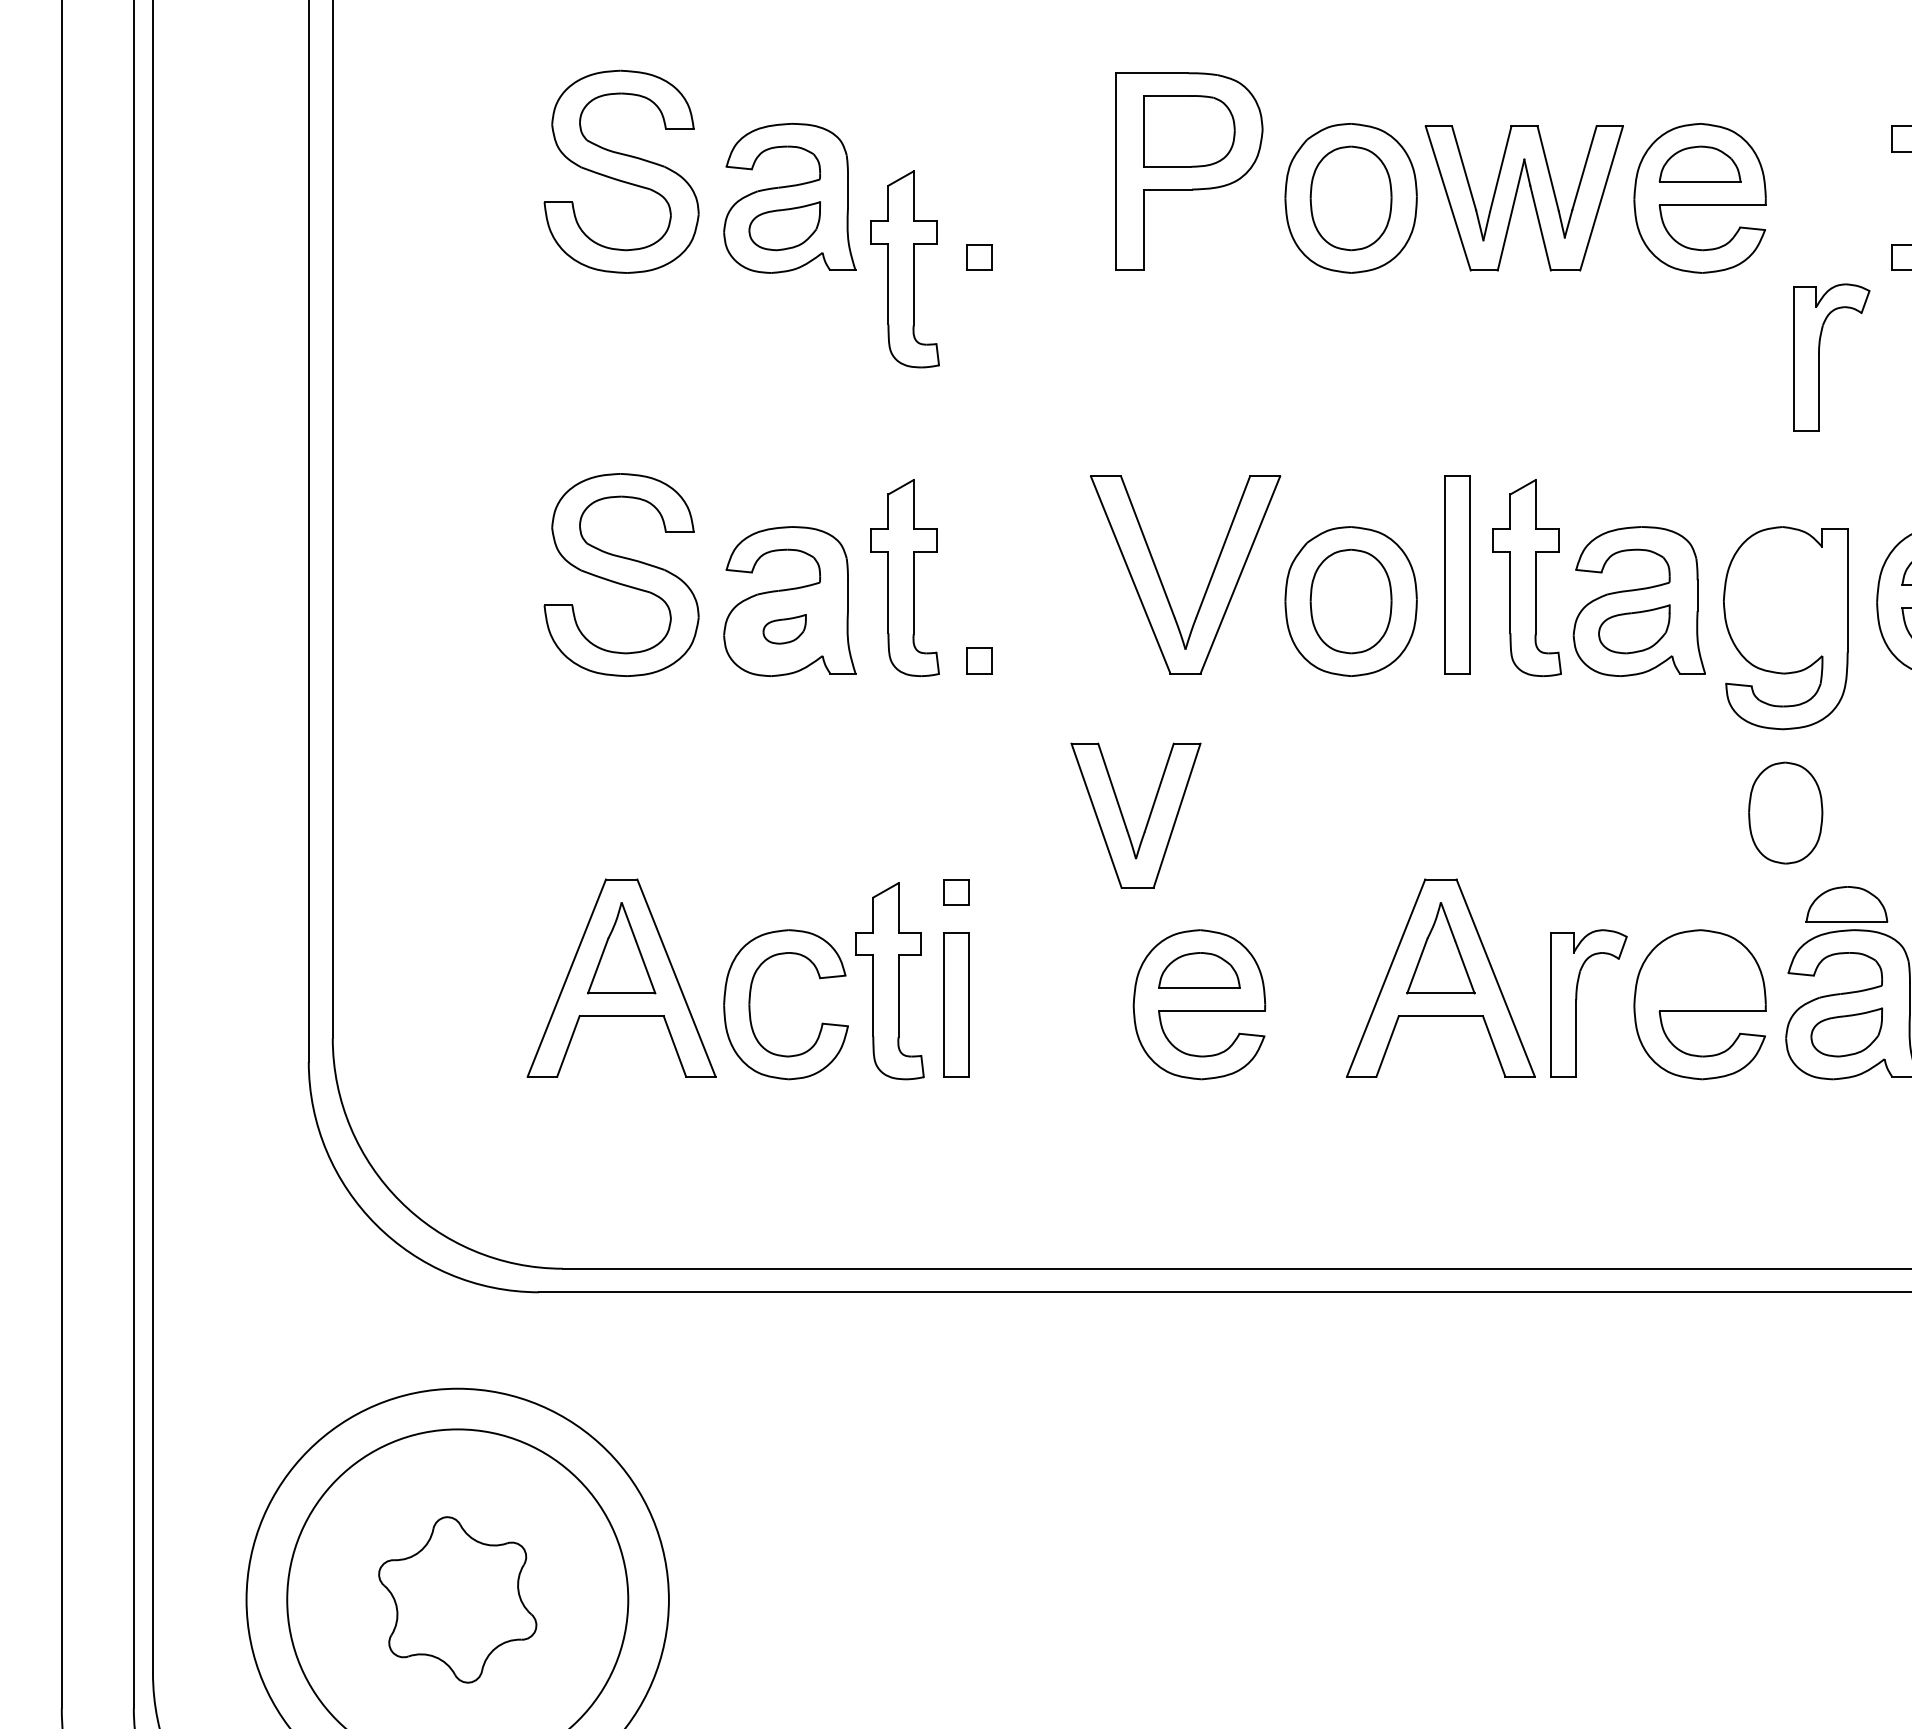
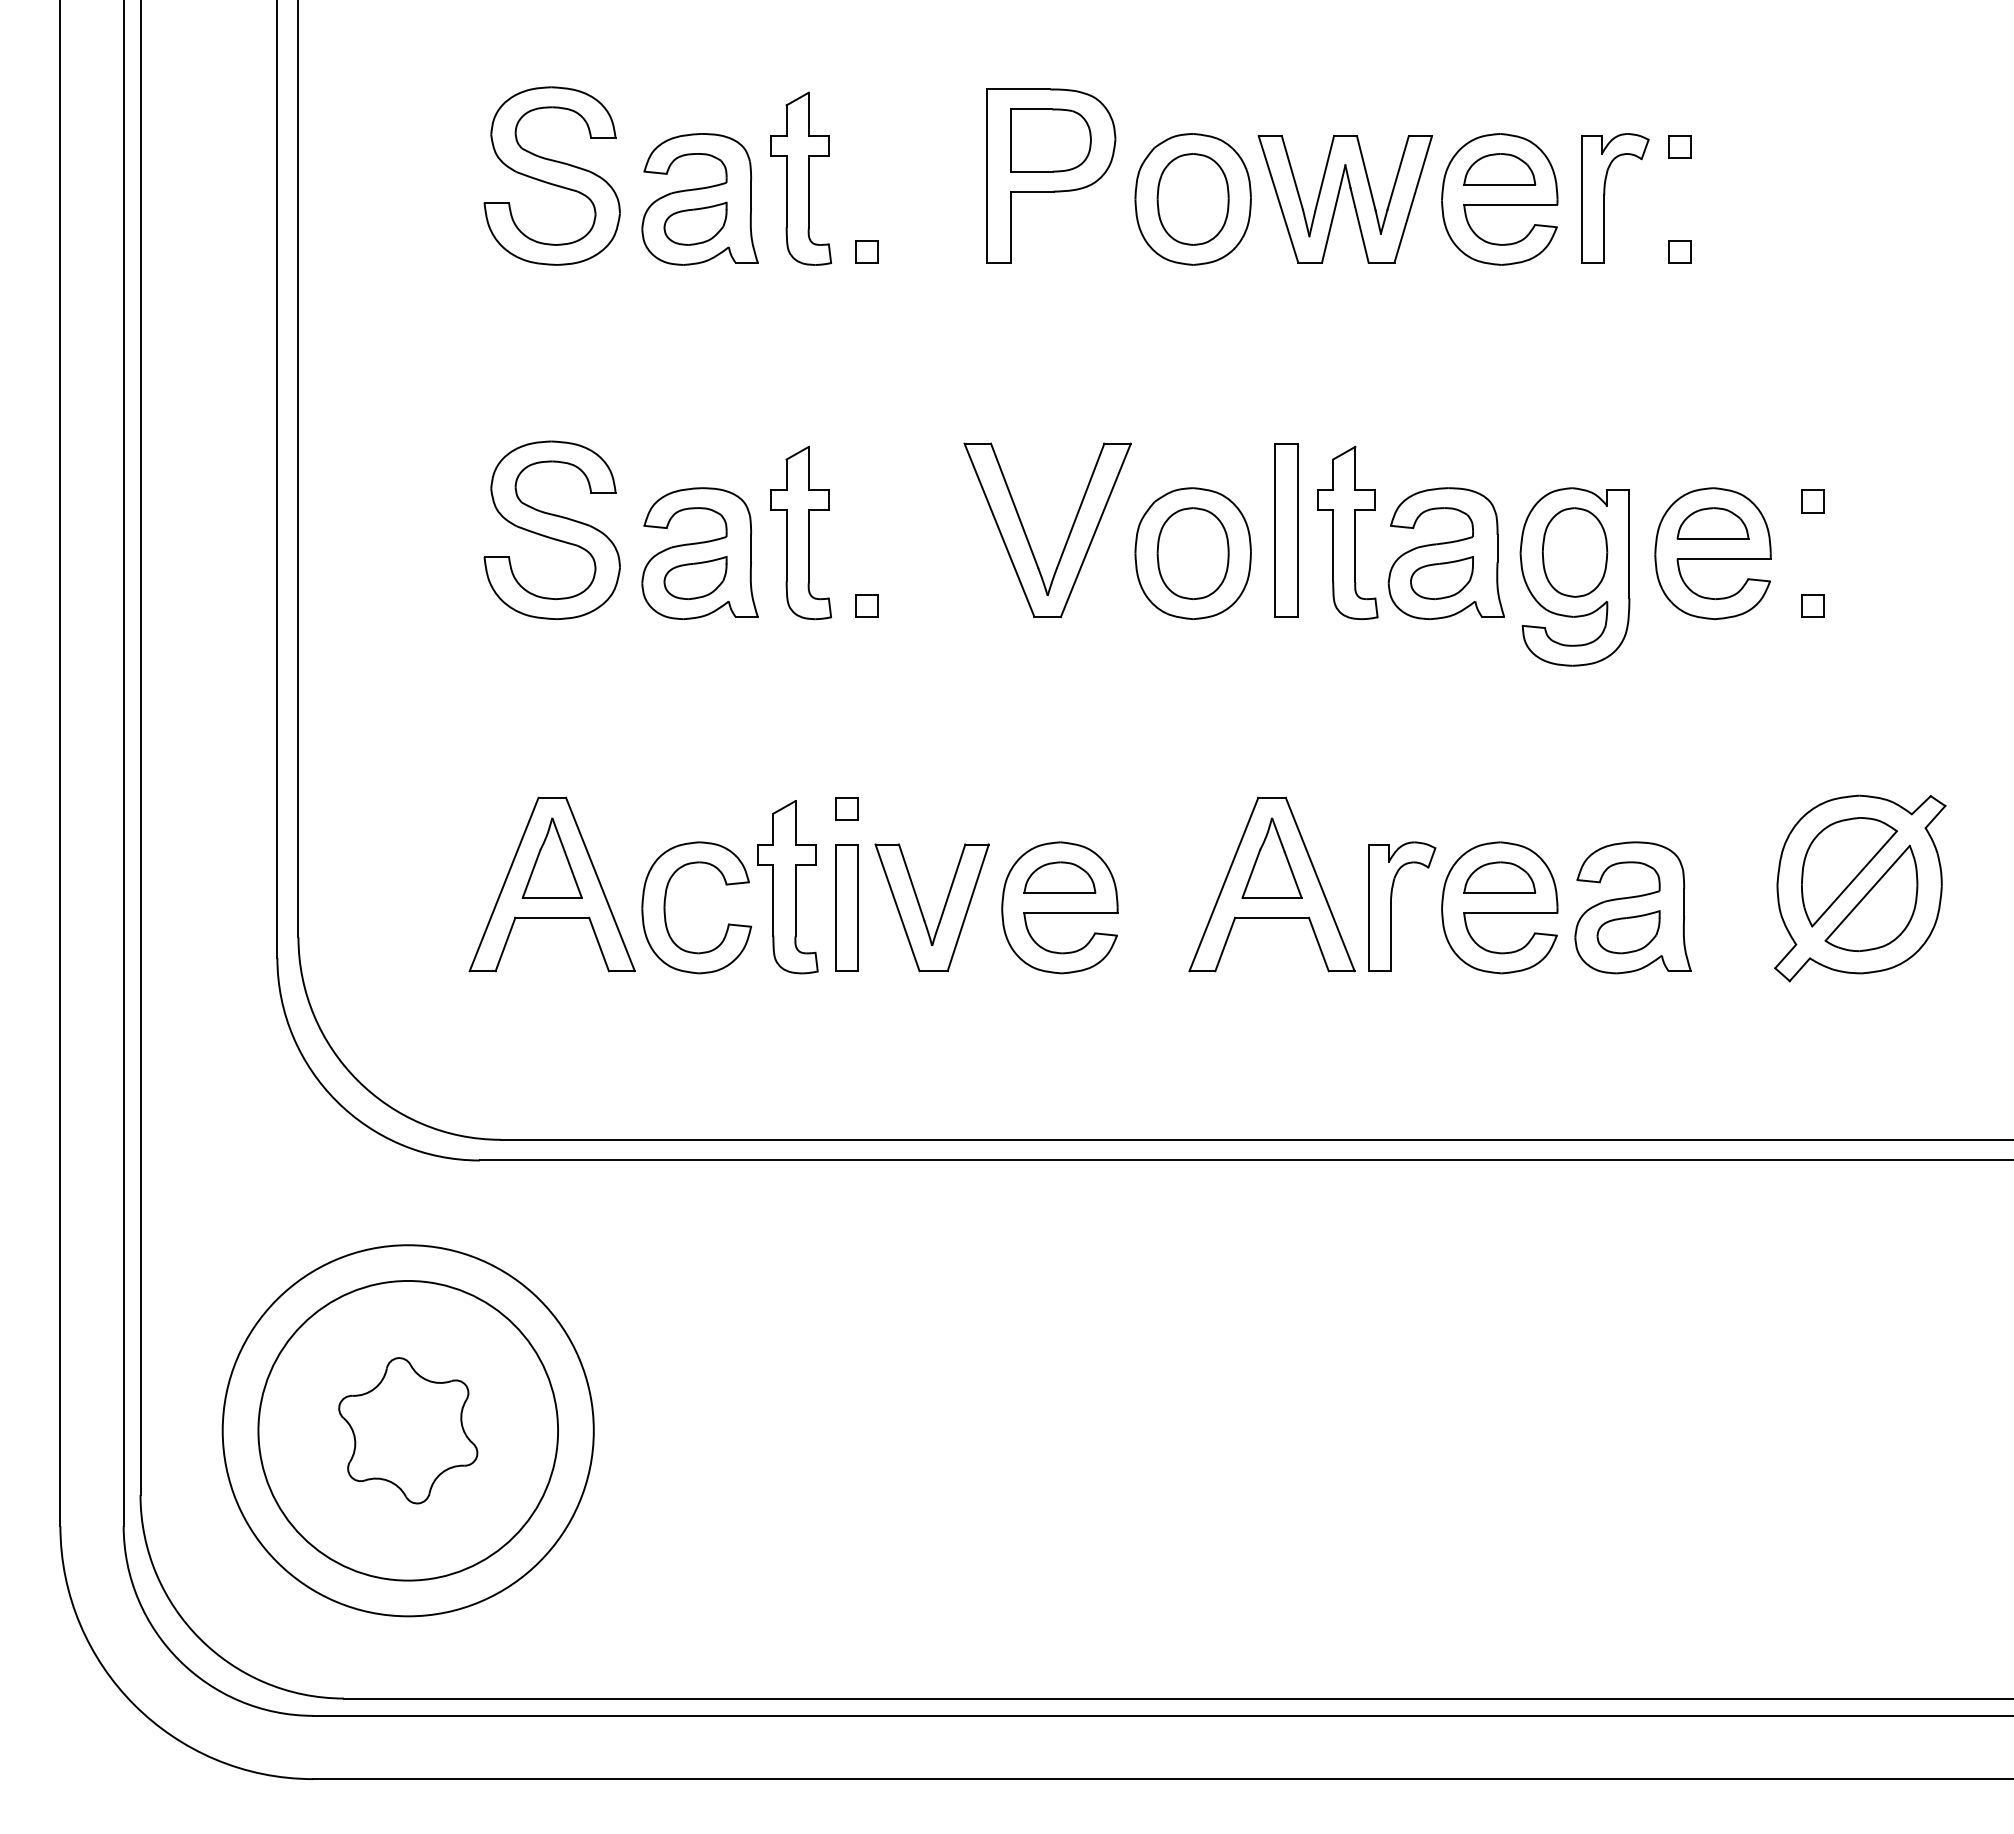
part: (905, 269) -> (801, 178), moved
part: (1820, 353) -> (1605, 194), moved
part: (784, 628) -> (695, 577), size x1.67
part: (1786, 813) -> (1575, 552), moved
part: (1124, 819) -> (922, 911), moved
part: (1846, 904) -> (1499, 877), moved

